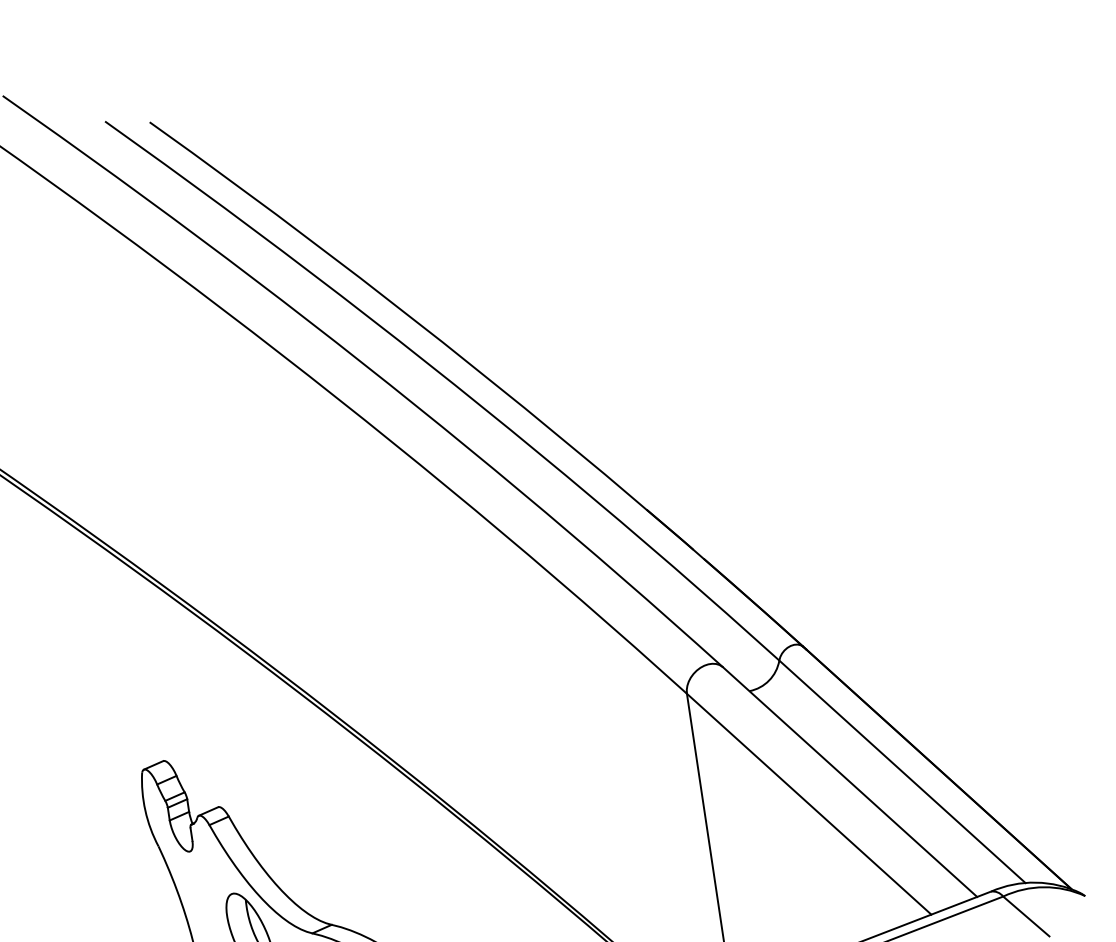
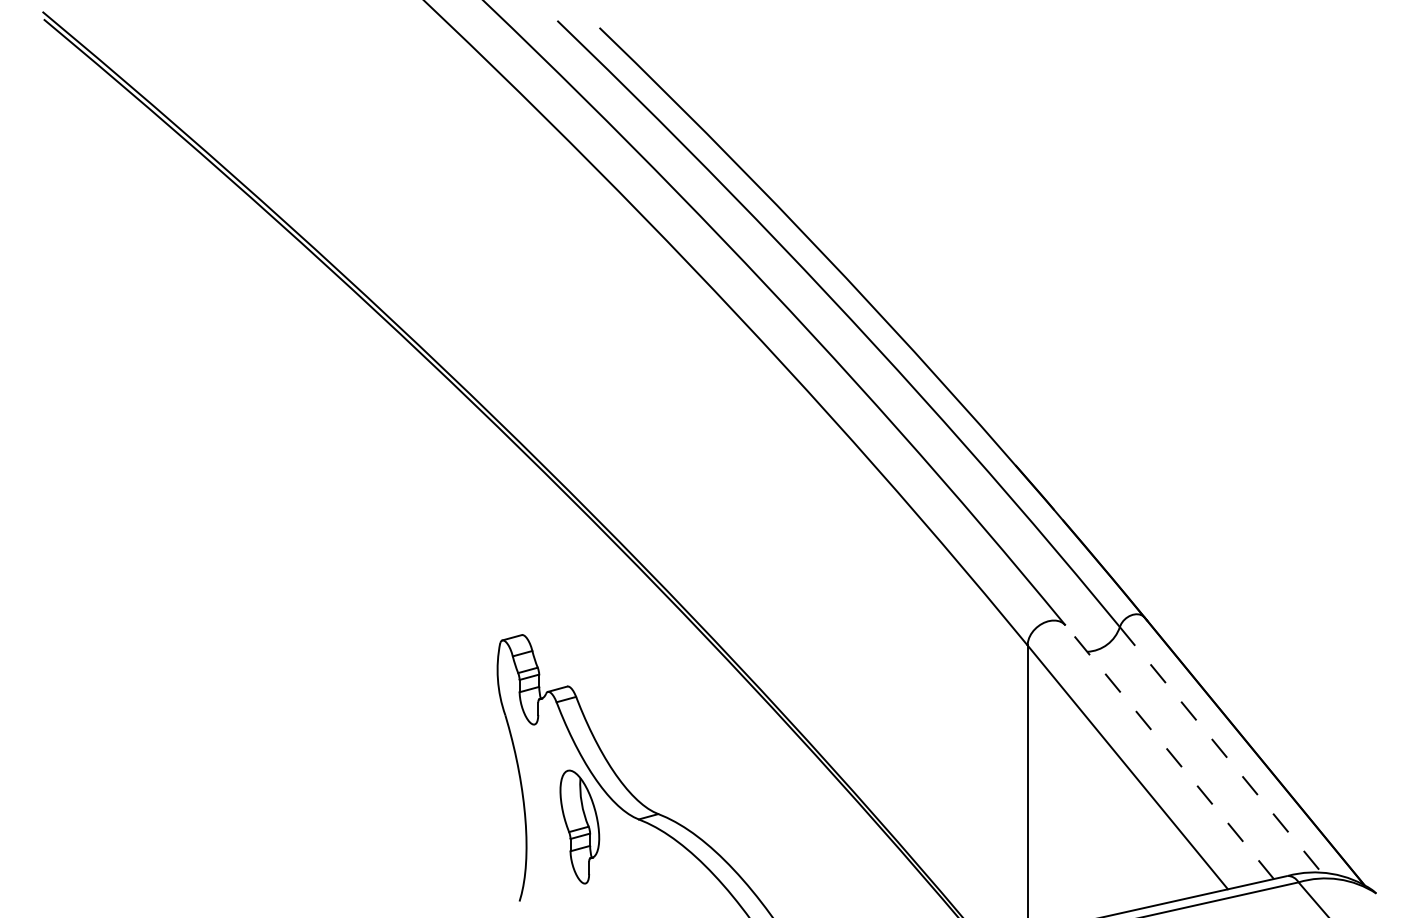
line: (903, 772) -> (1221, 750), solid -> dashed
line: (849, 781) -> (1169, 751), solid -> dashed

